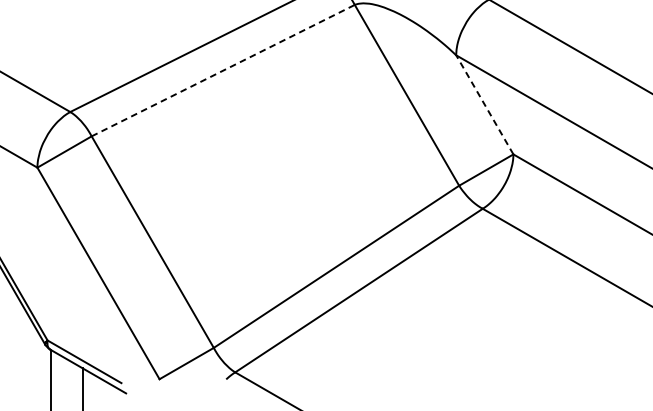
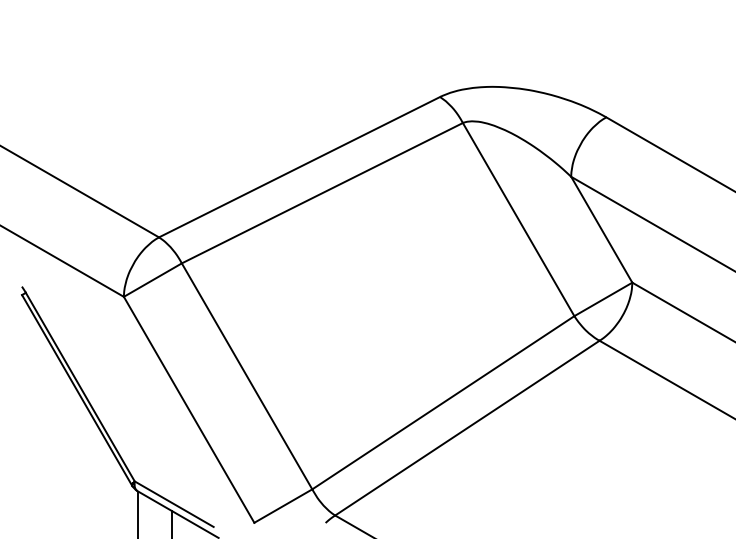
line: (223, 69) -> (322, 192), dashed -> solid
line: (484, 104) -> (601, 229), dashed -> solid

